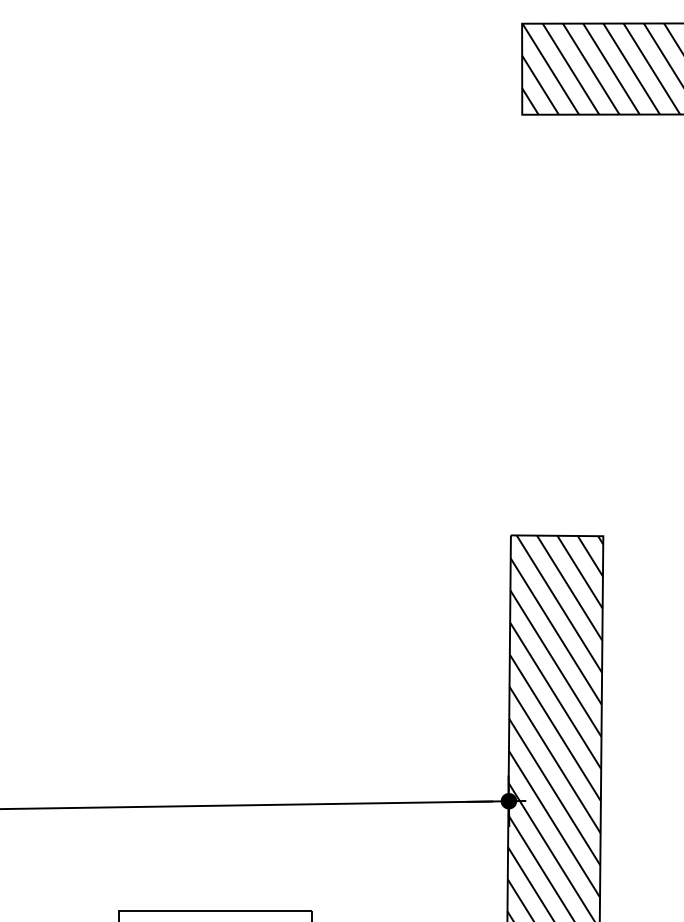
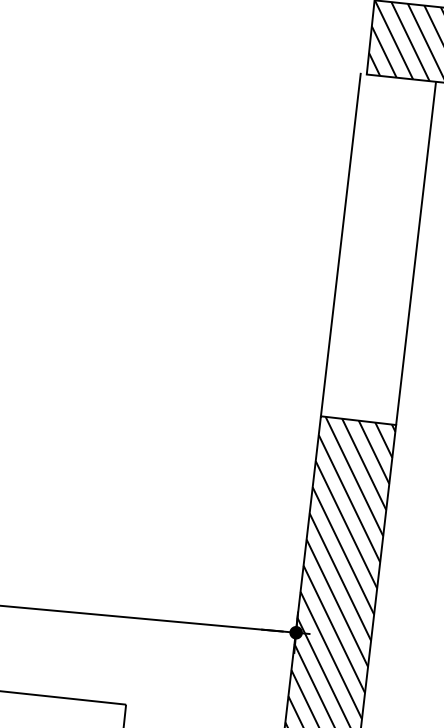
line: (512, 324) -> (340, 244), added
line: (605, 325) -> (416, 253), added

